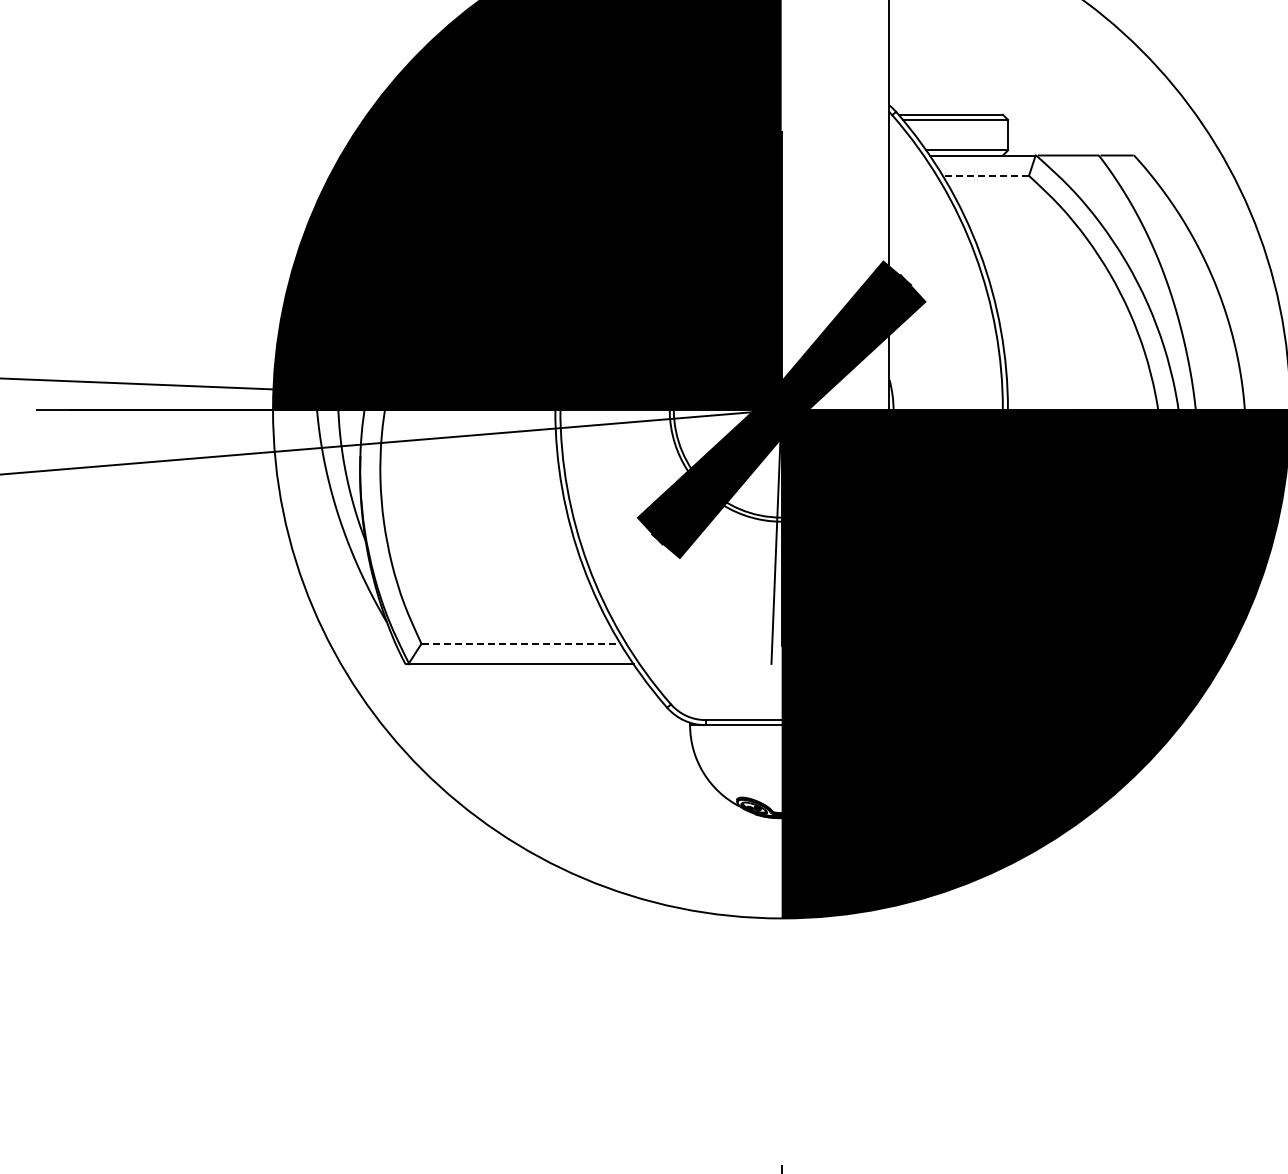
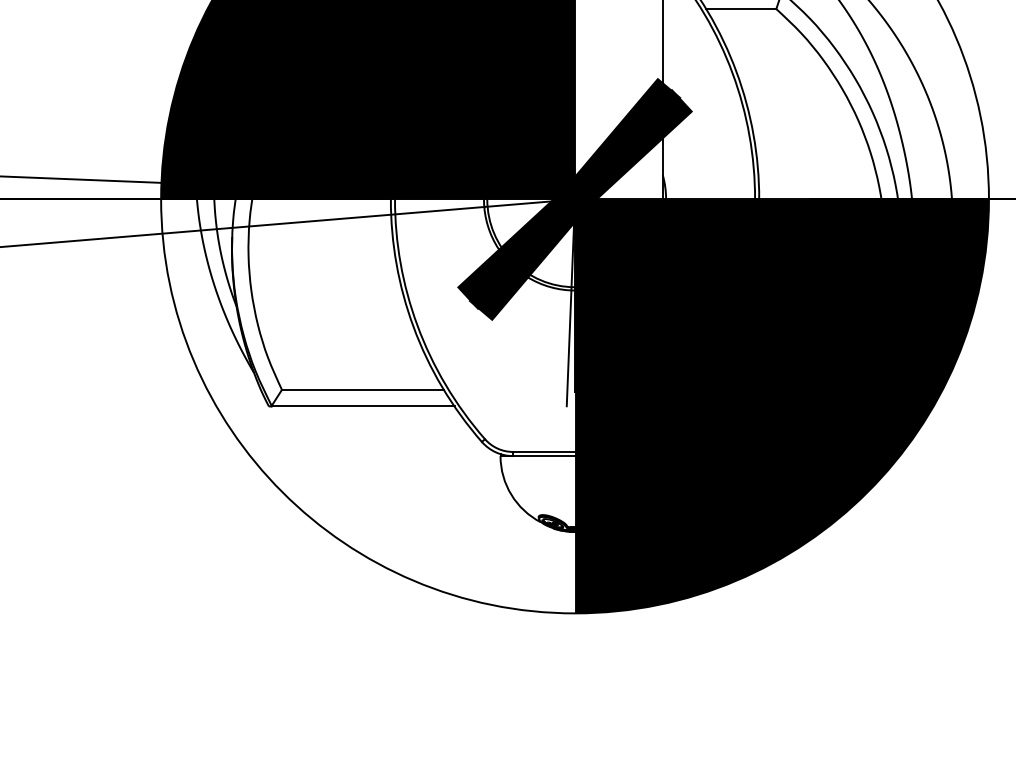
line: (985, 175) -> (740, 8), dashed -> solid
line: (521, 643) -> (363, 389), dashed -> solid

